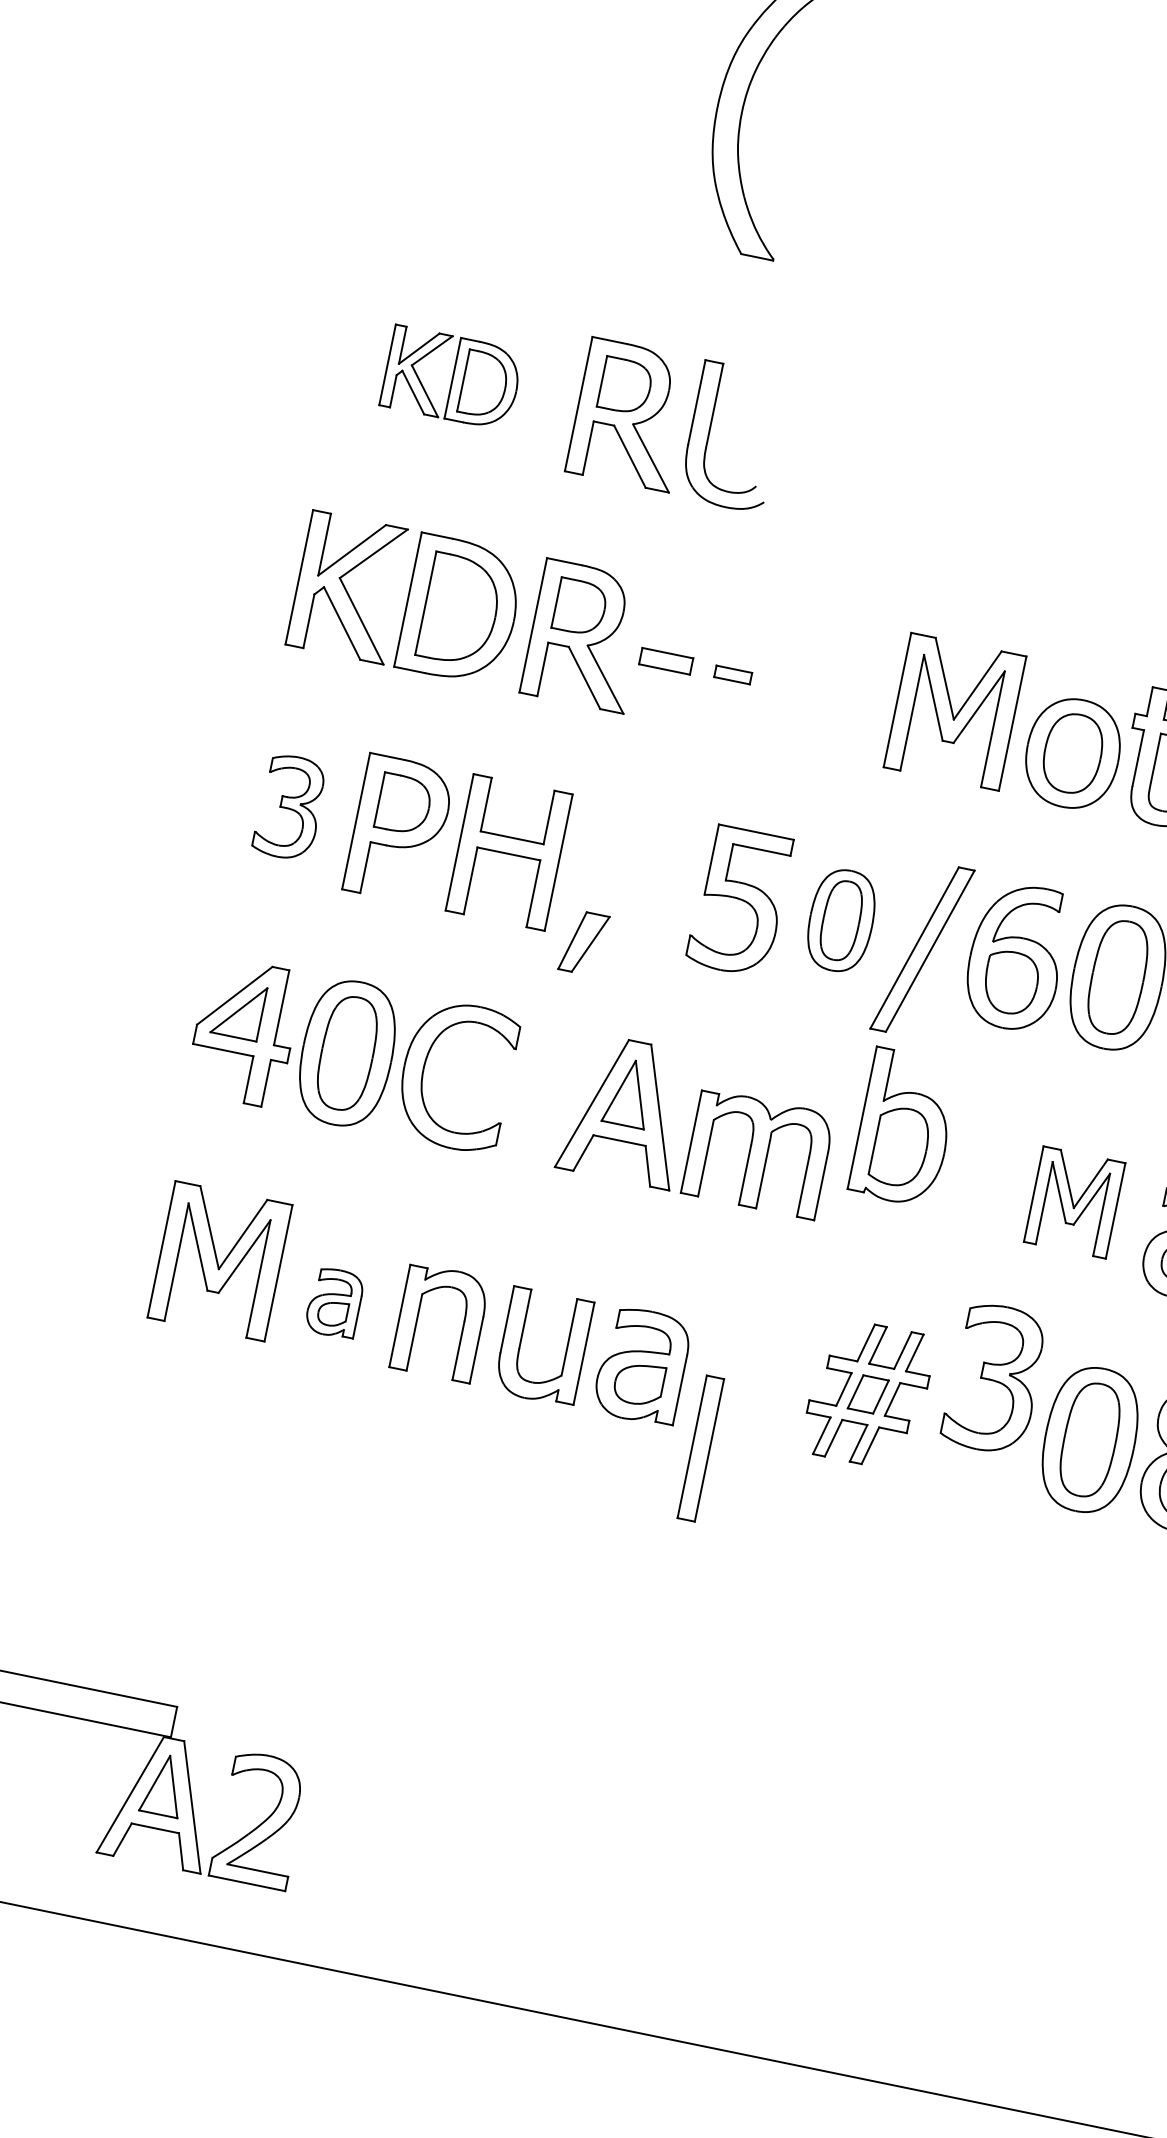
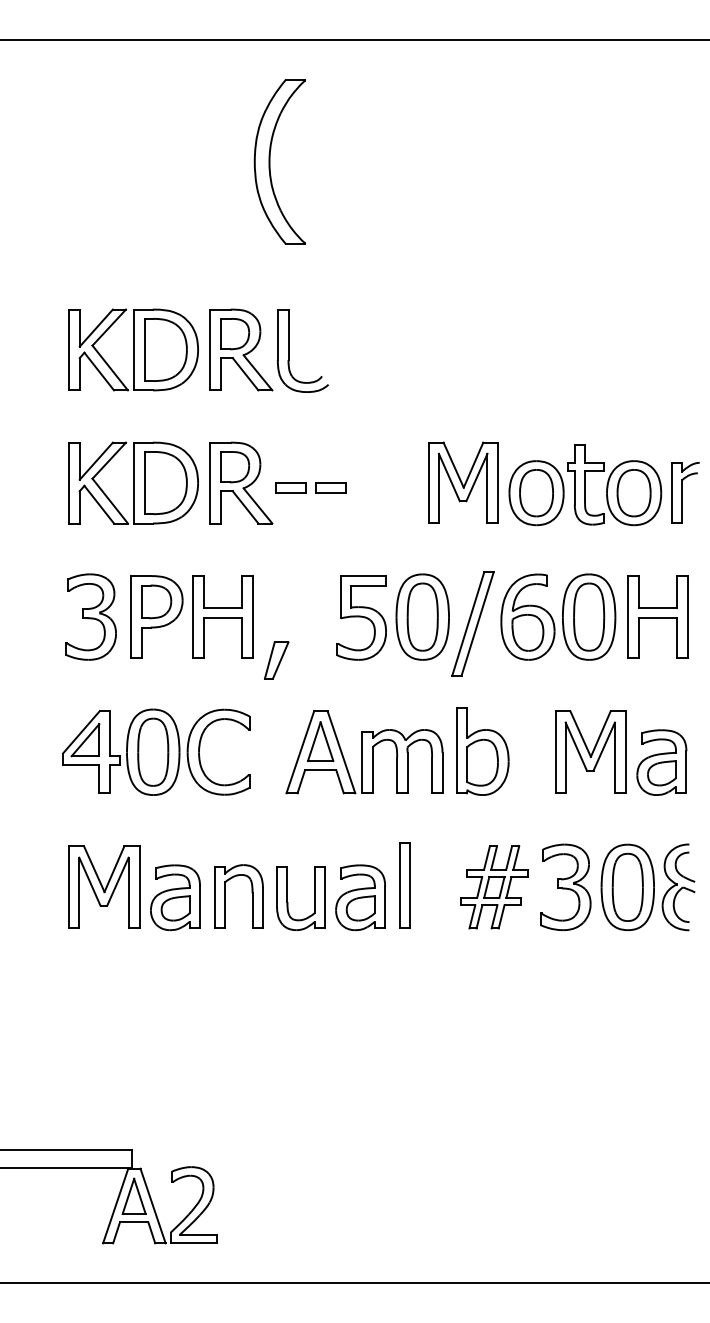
part: (452, 377) -> (133, 349), size x1.67
part: (732, 673) -> (330, 487), size x1.43
part: (289, 806) -> (90, 616), size x1.43
part: (841, 919) -> (422, 616), size x1.43
part: (904, 1128) -> (482, 751), moved
part: (1074, 1201) -> (590, 751), size x1.43
part: (334, 1302) -> (175, 897), size x1.67
part: (994, 1378) -> (565, 887), moved
part: (699, 1448) -> (404, 885), moved

